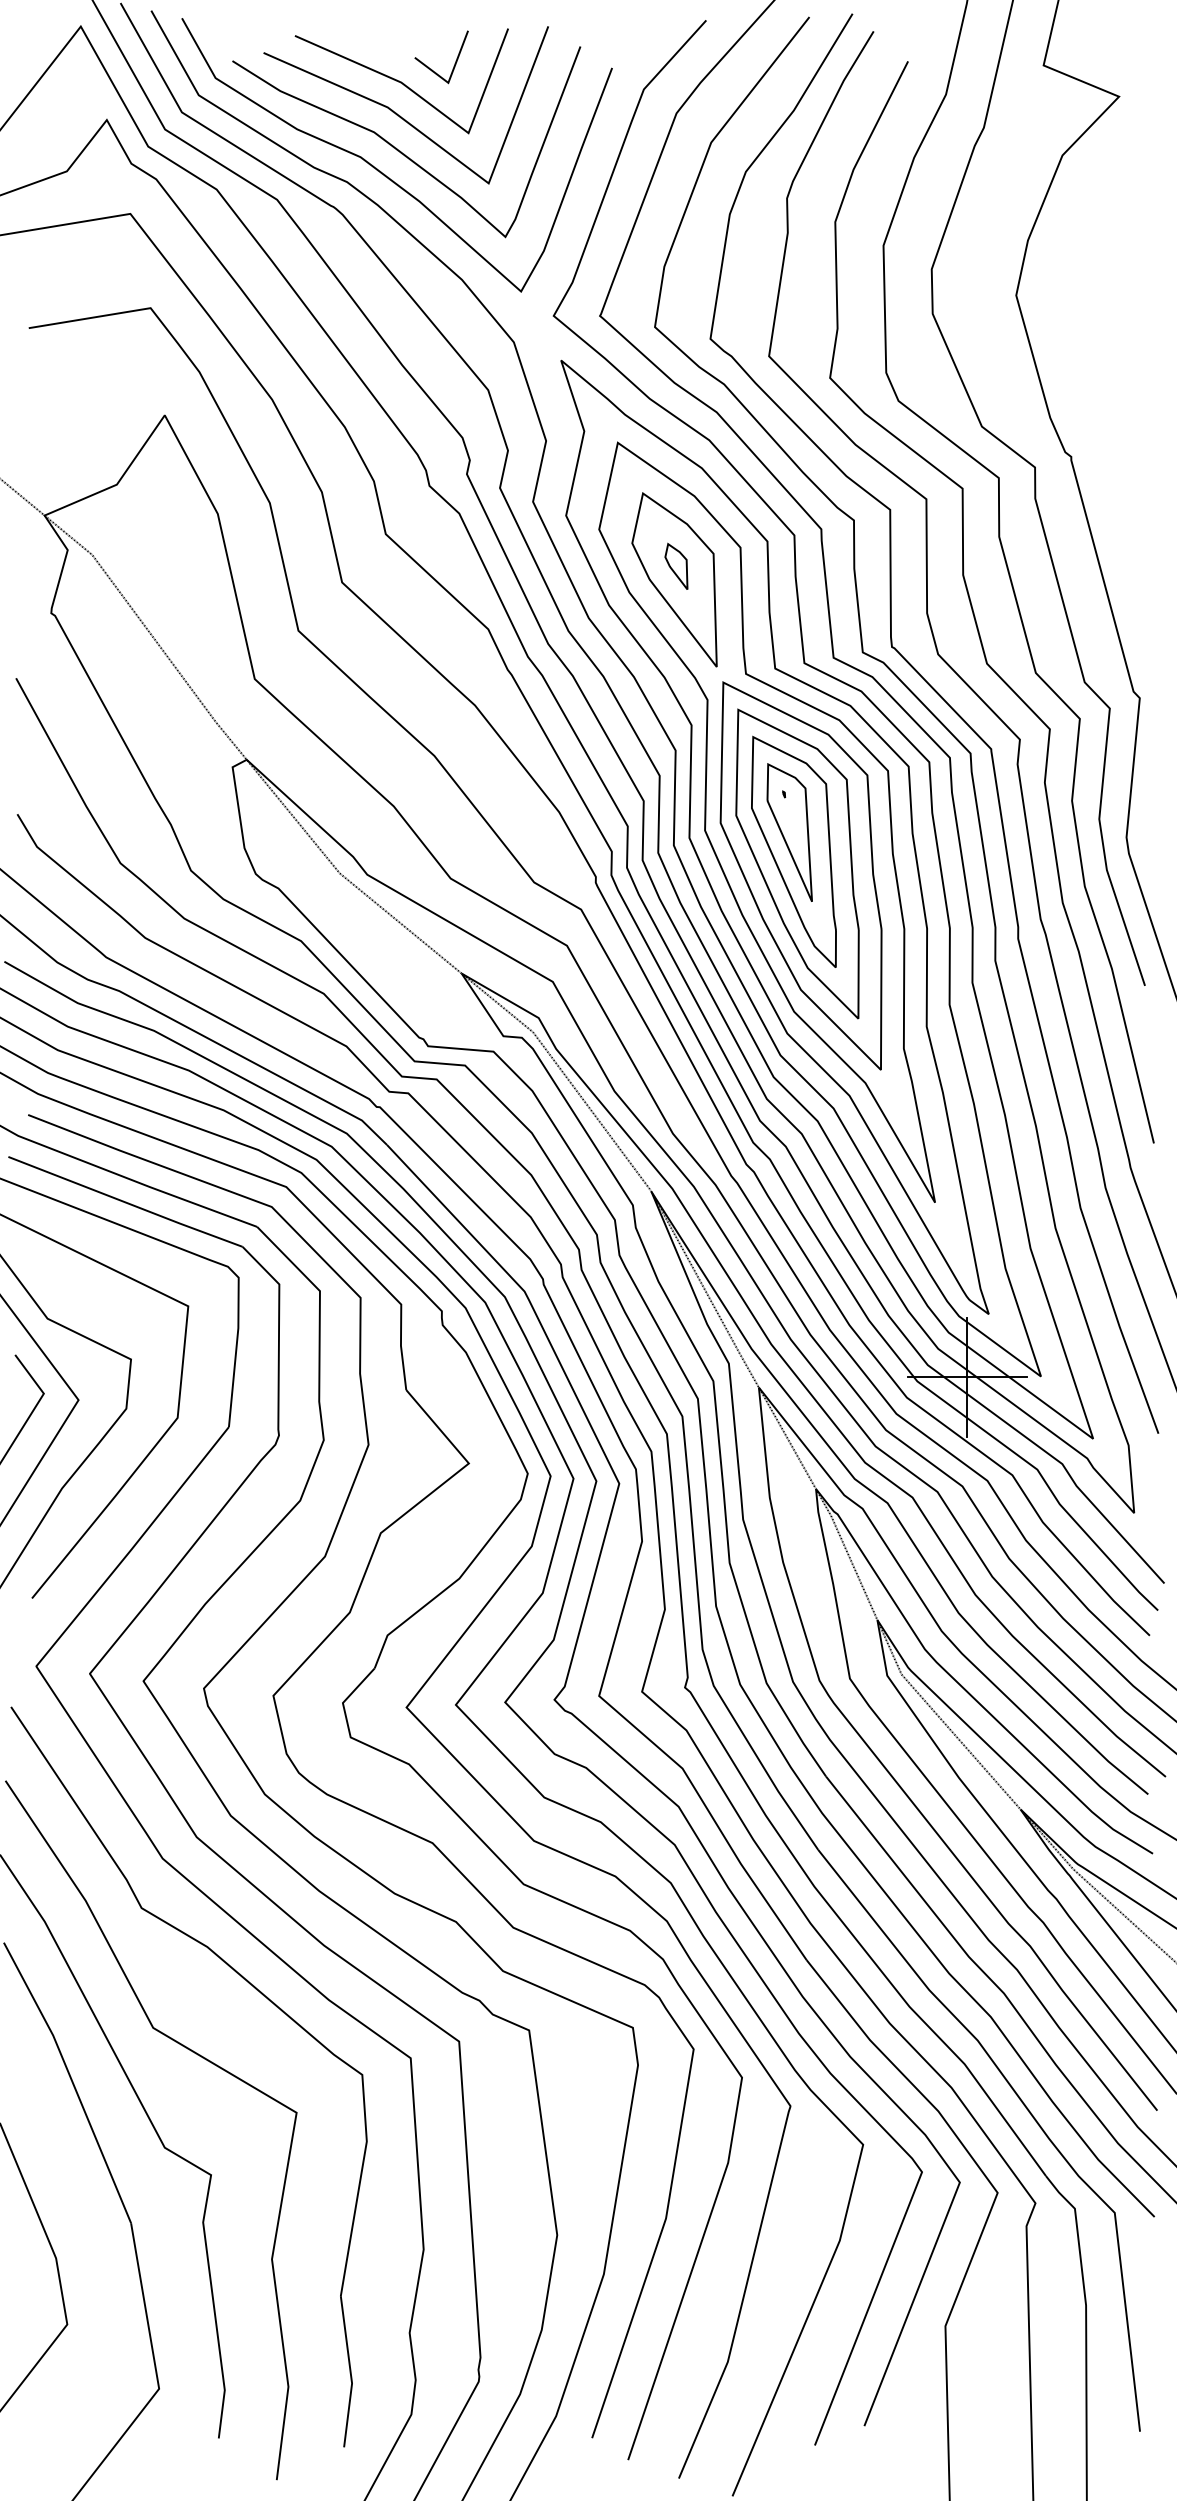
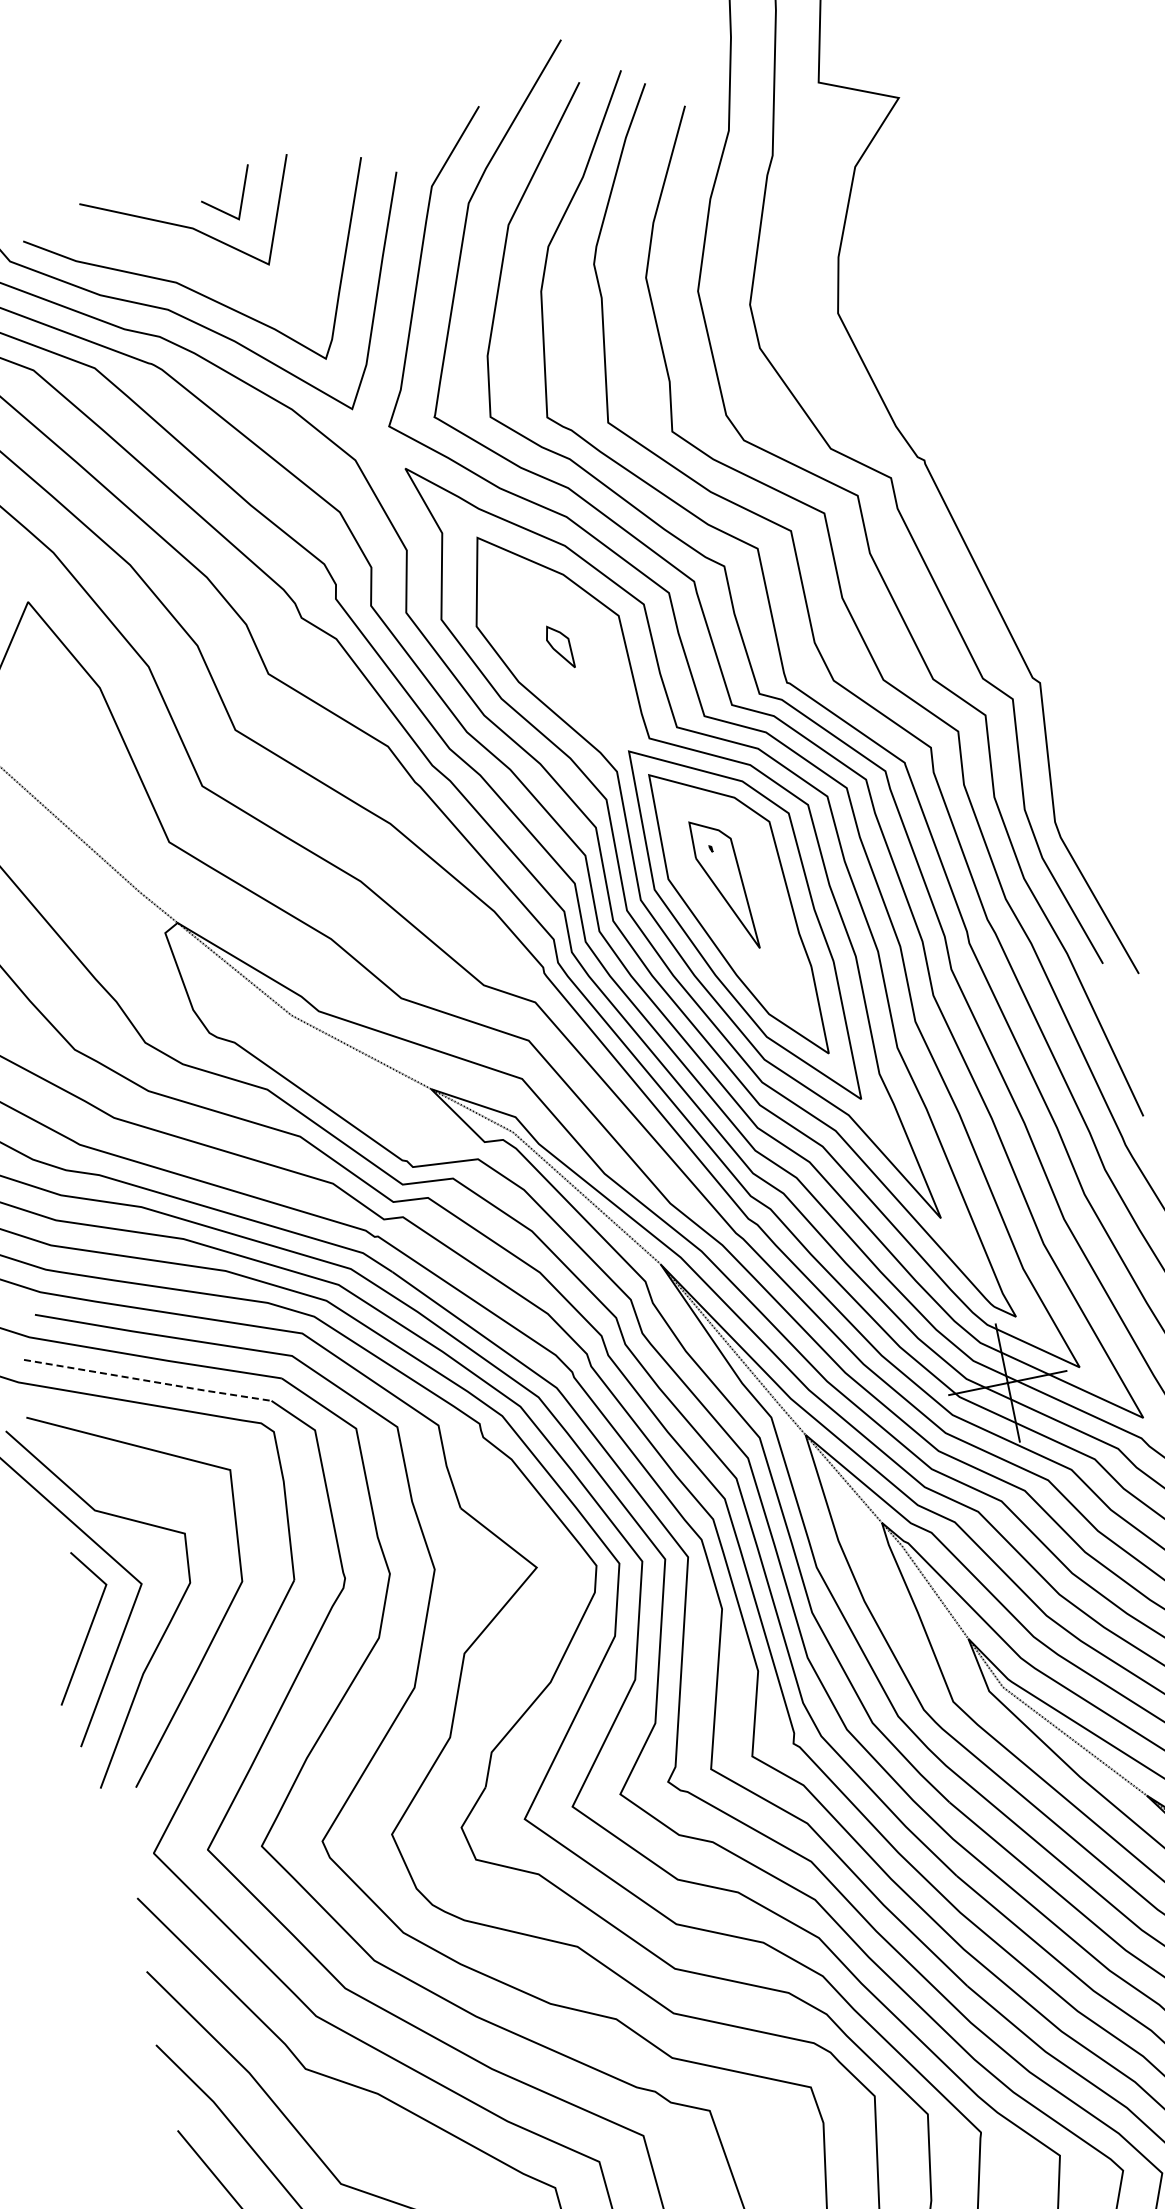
line: (400, 115) -> (198, 260), removed
part: (674, 579) -> (560, 660), removed
part: (793, 851) -> (731, 902), removed
line: (125, 1202) -> (147, 1380), solid -> dashed

